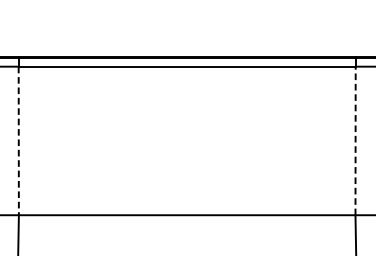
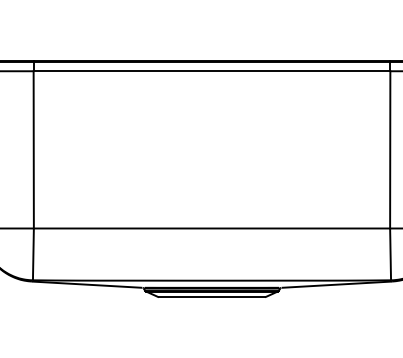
line: (18, 140) -> (33, 149), dashed -> solid
line: (355, 140) -> (390, 149), dashed -> solid

